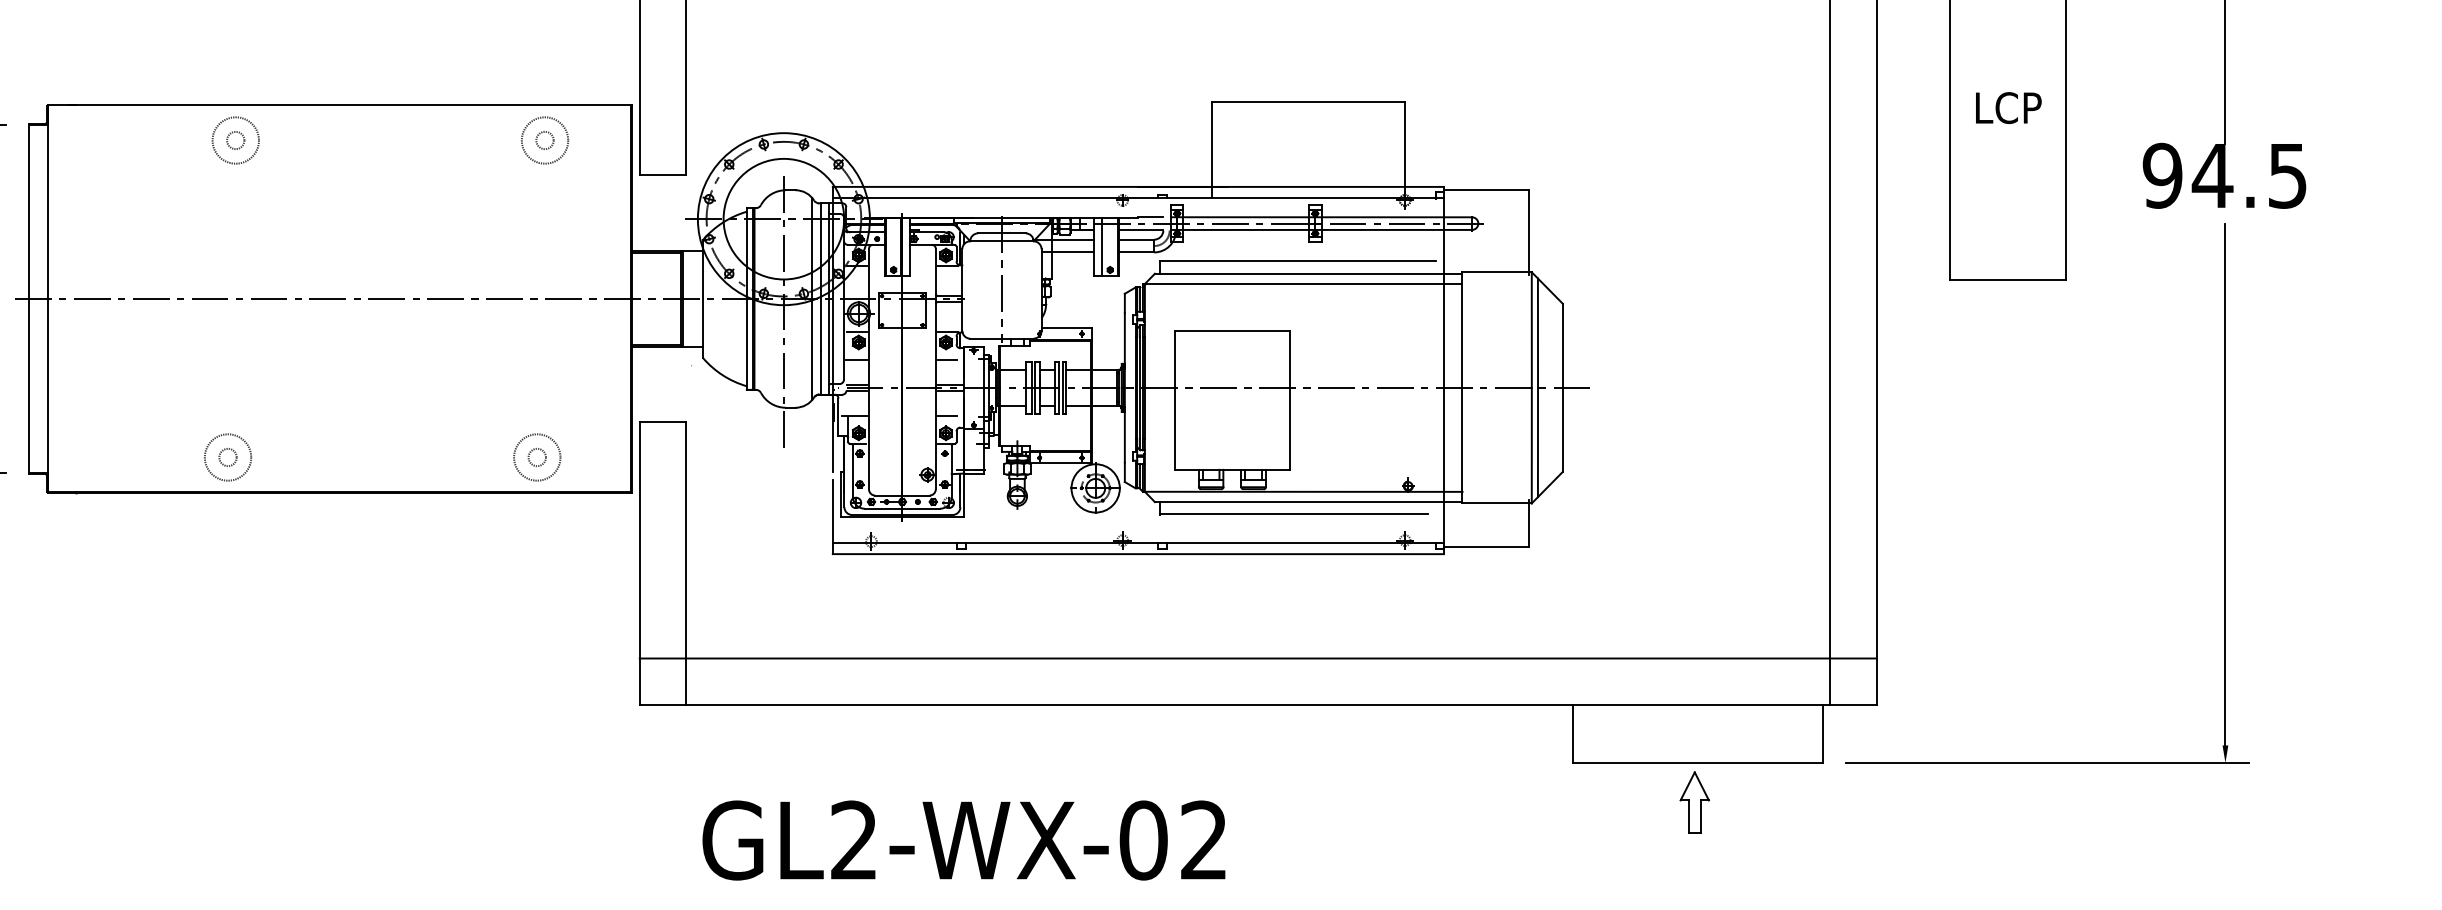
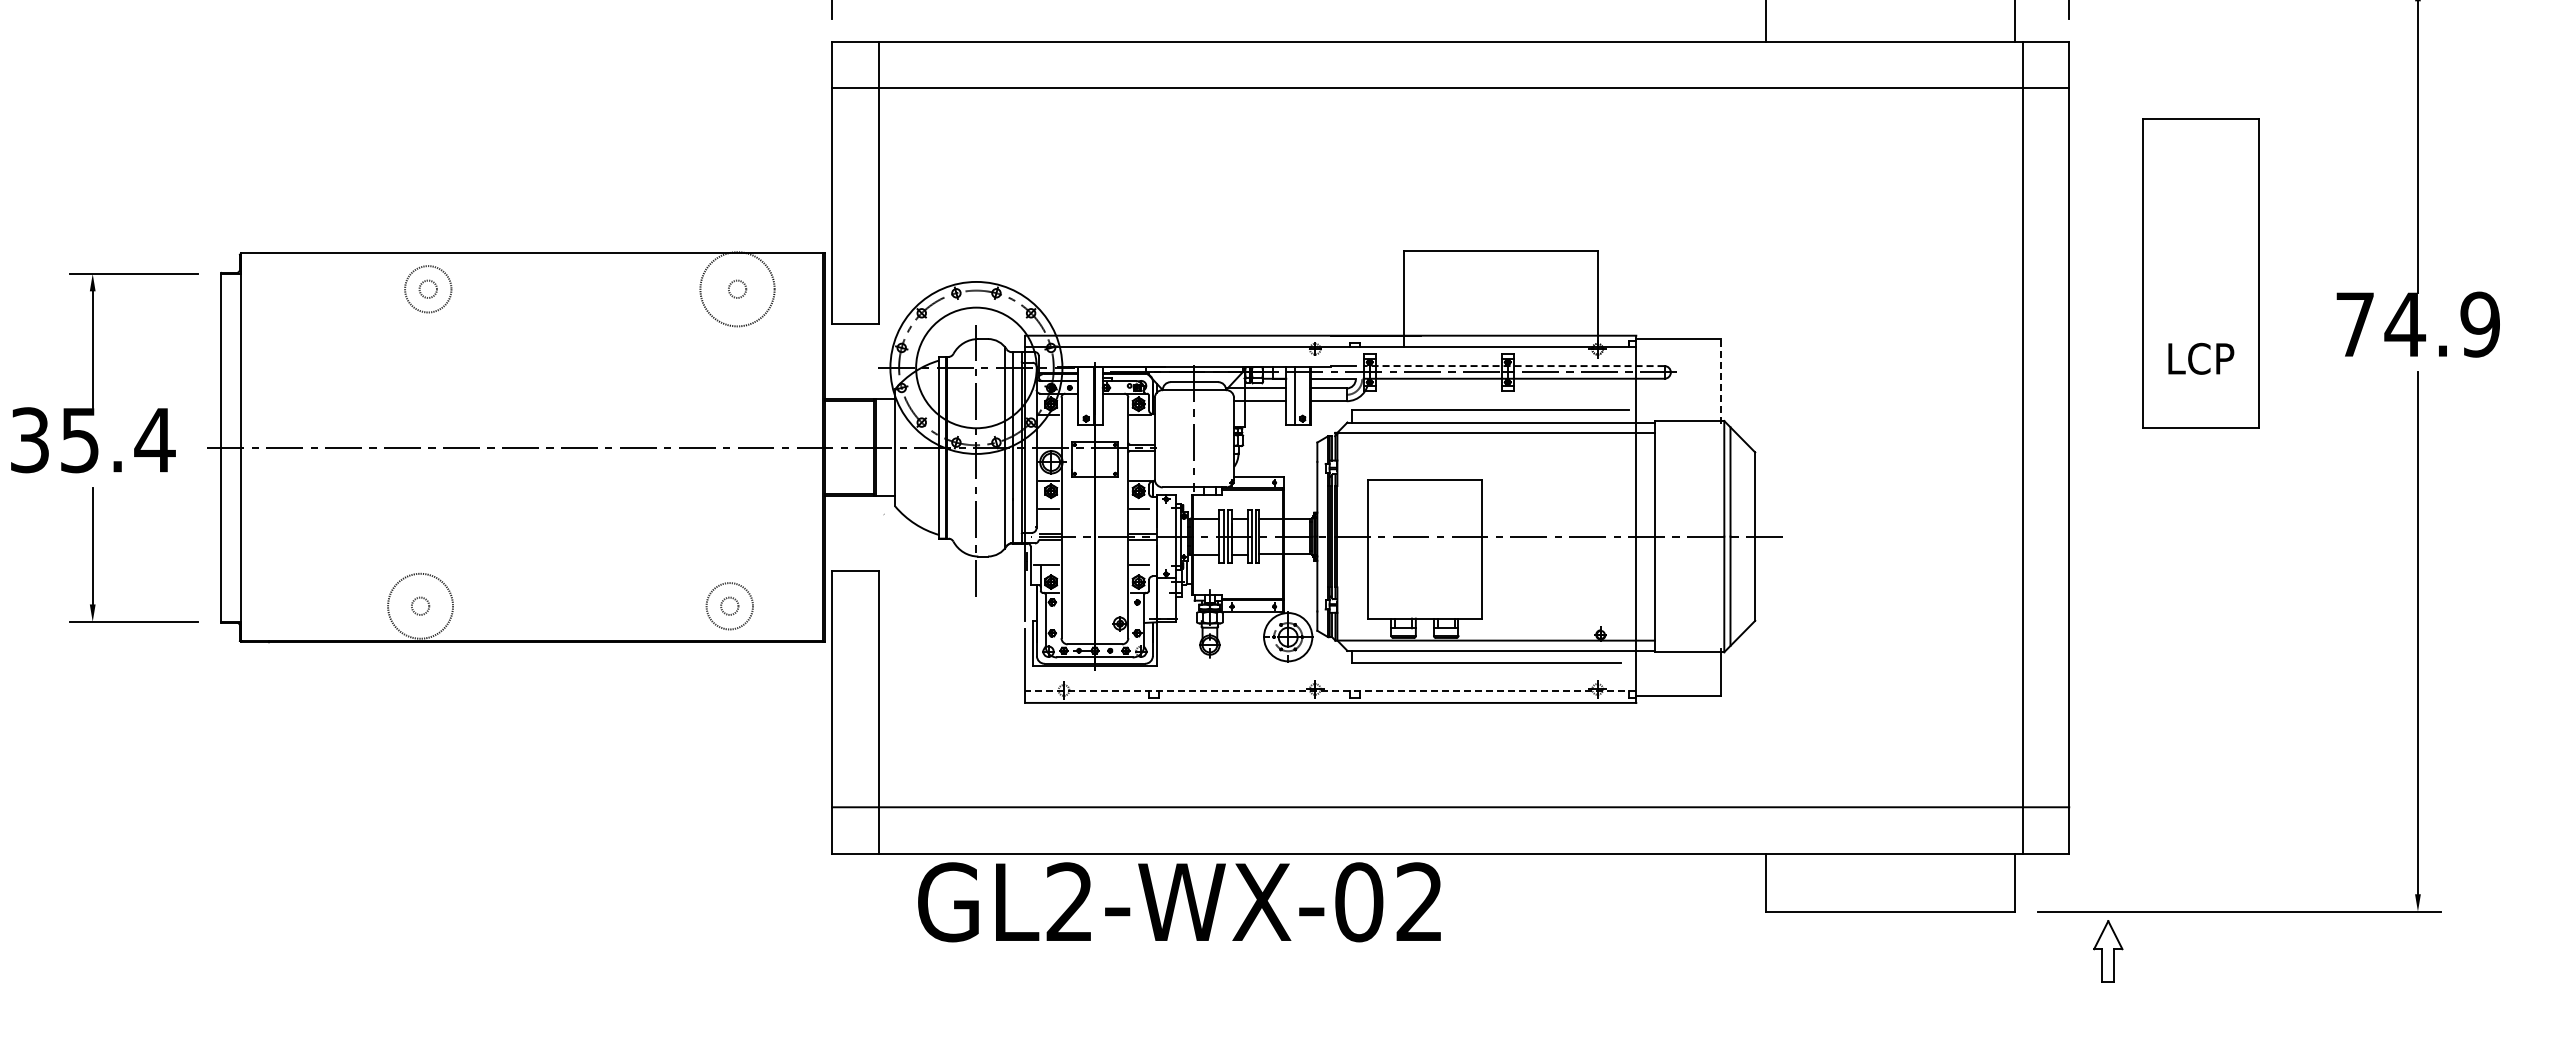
text: (2008, 107) -> (2201, 358), moved
circle: (544, 140) -> (737, 289), size x1.6
text: (2224, 175) -> (2417, 324), 94.5 -> 74.9
line: (1320, 217) -> (1513, 366), solid -> dashed
line: (1528, 232) -> (1721, 381), solid -> dashed
circle: (227, 457) -> (420, 606), size x1.4
line: (1137, 542) -> (1330, 691), solid -> dashed
part: (1694, 802) -> (2108, 951), moved
text: (963, 840) -> (1179, 902), moved

